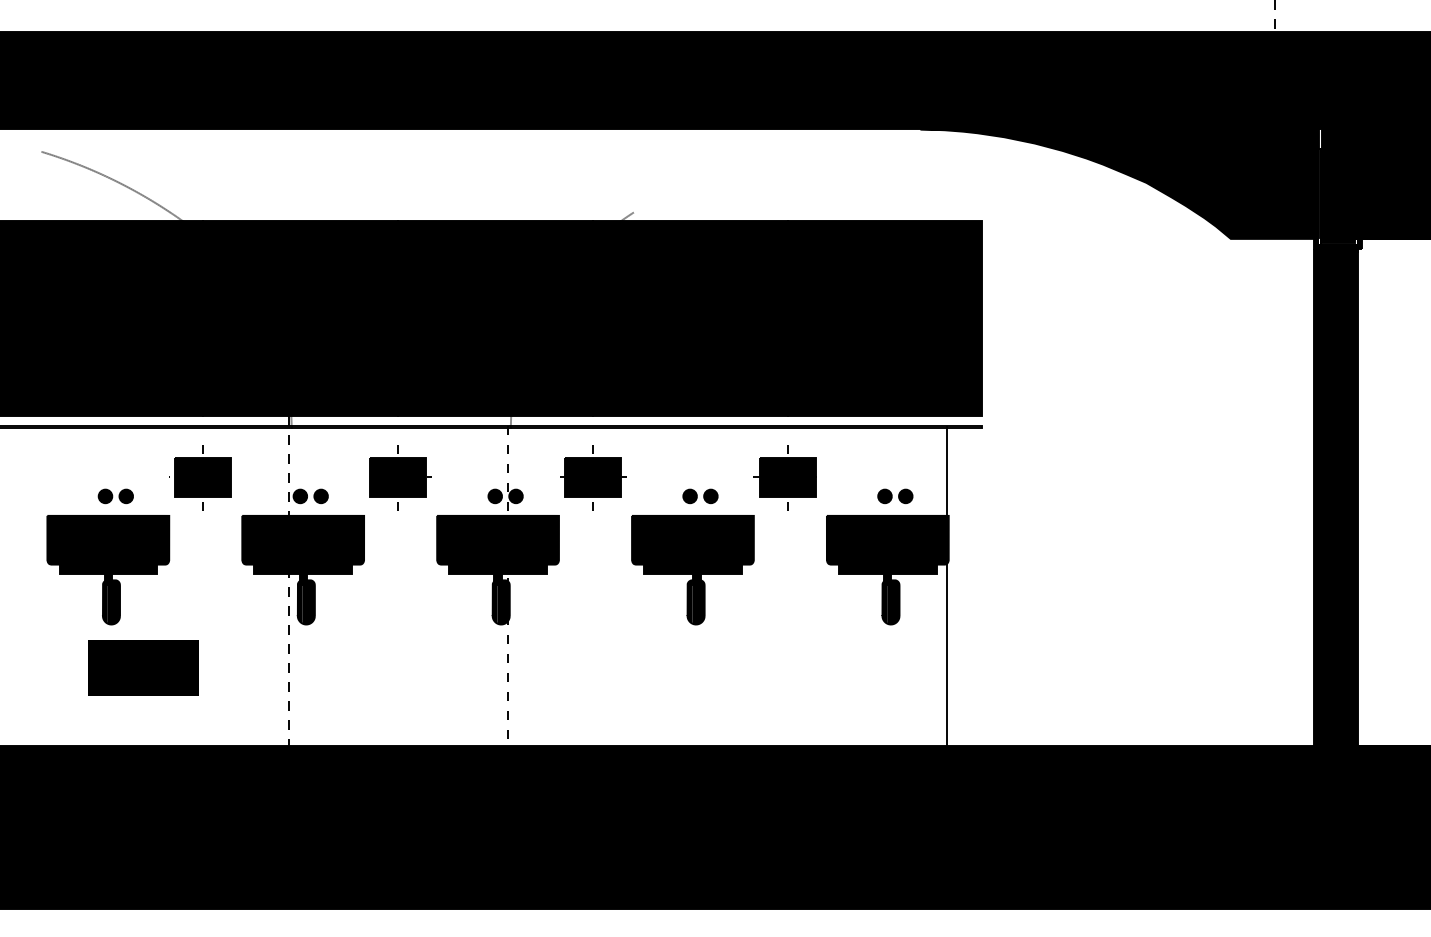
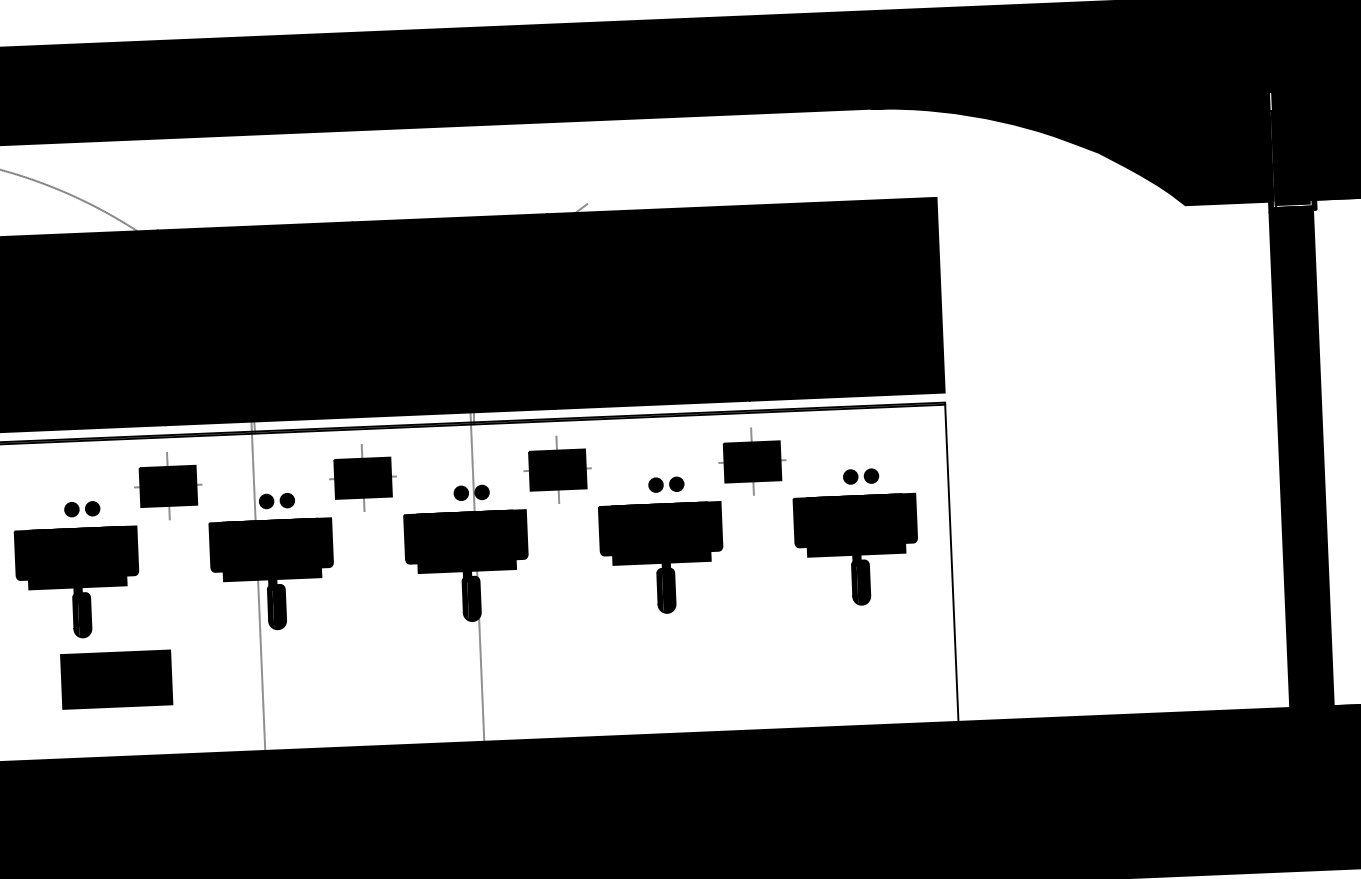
line: (947, 586) -> (951, 562), moved

